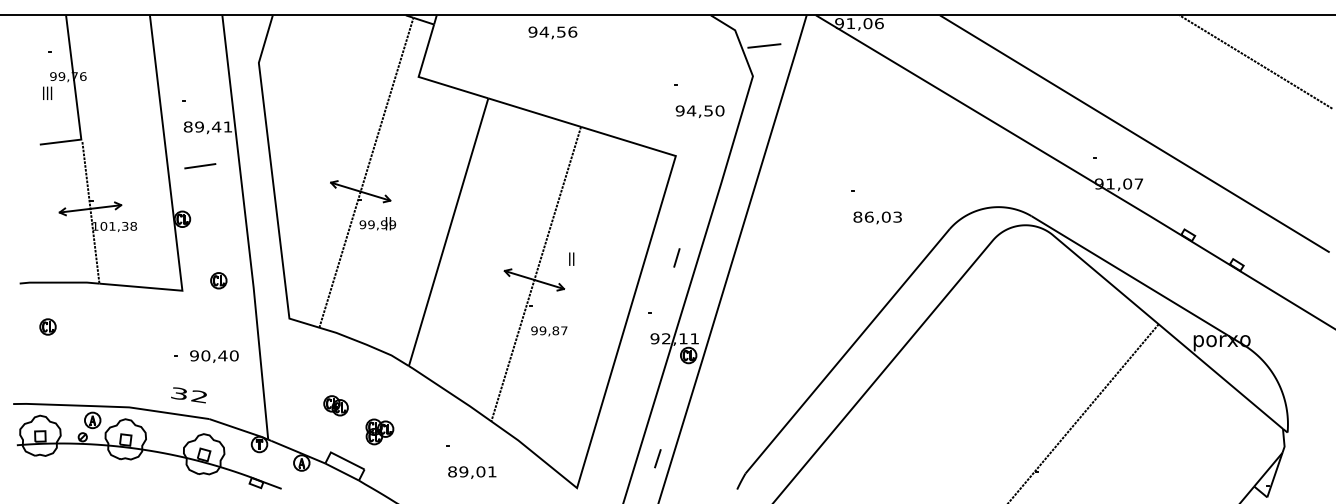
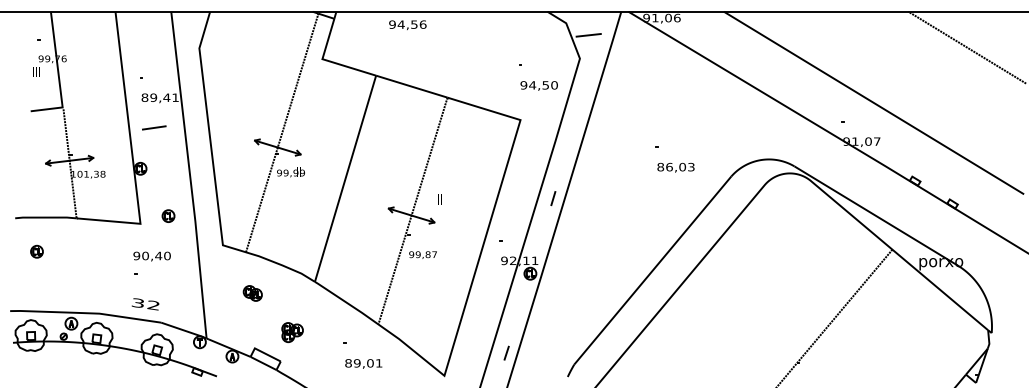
text: (552, 33) -> (407, 25), moved
line: (677, 257) -> (553, 198), moved
text: (213, 356) -> (151, 256), moved
part: (335, 405) -> (252, 293), moved

